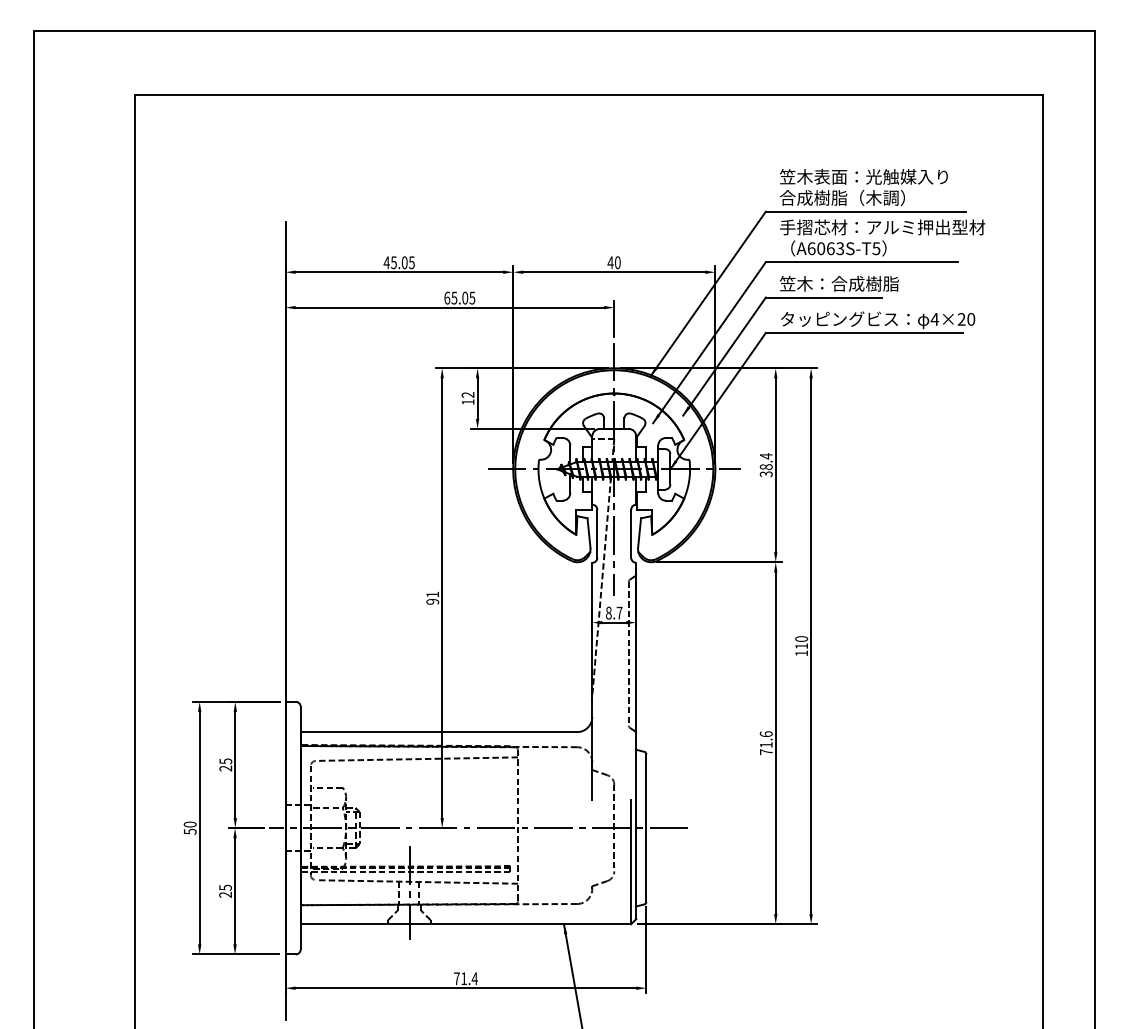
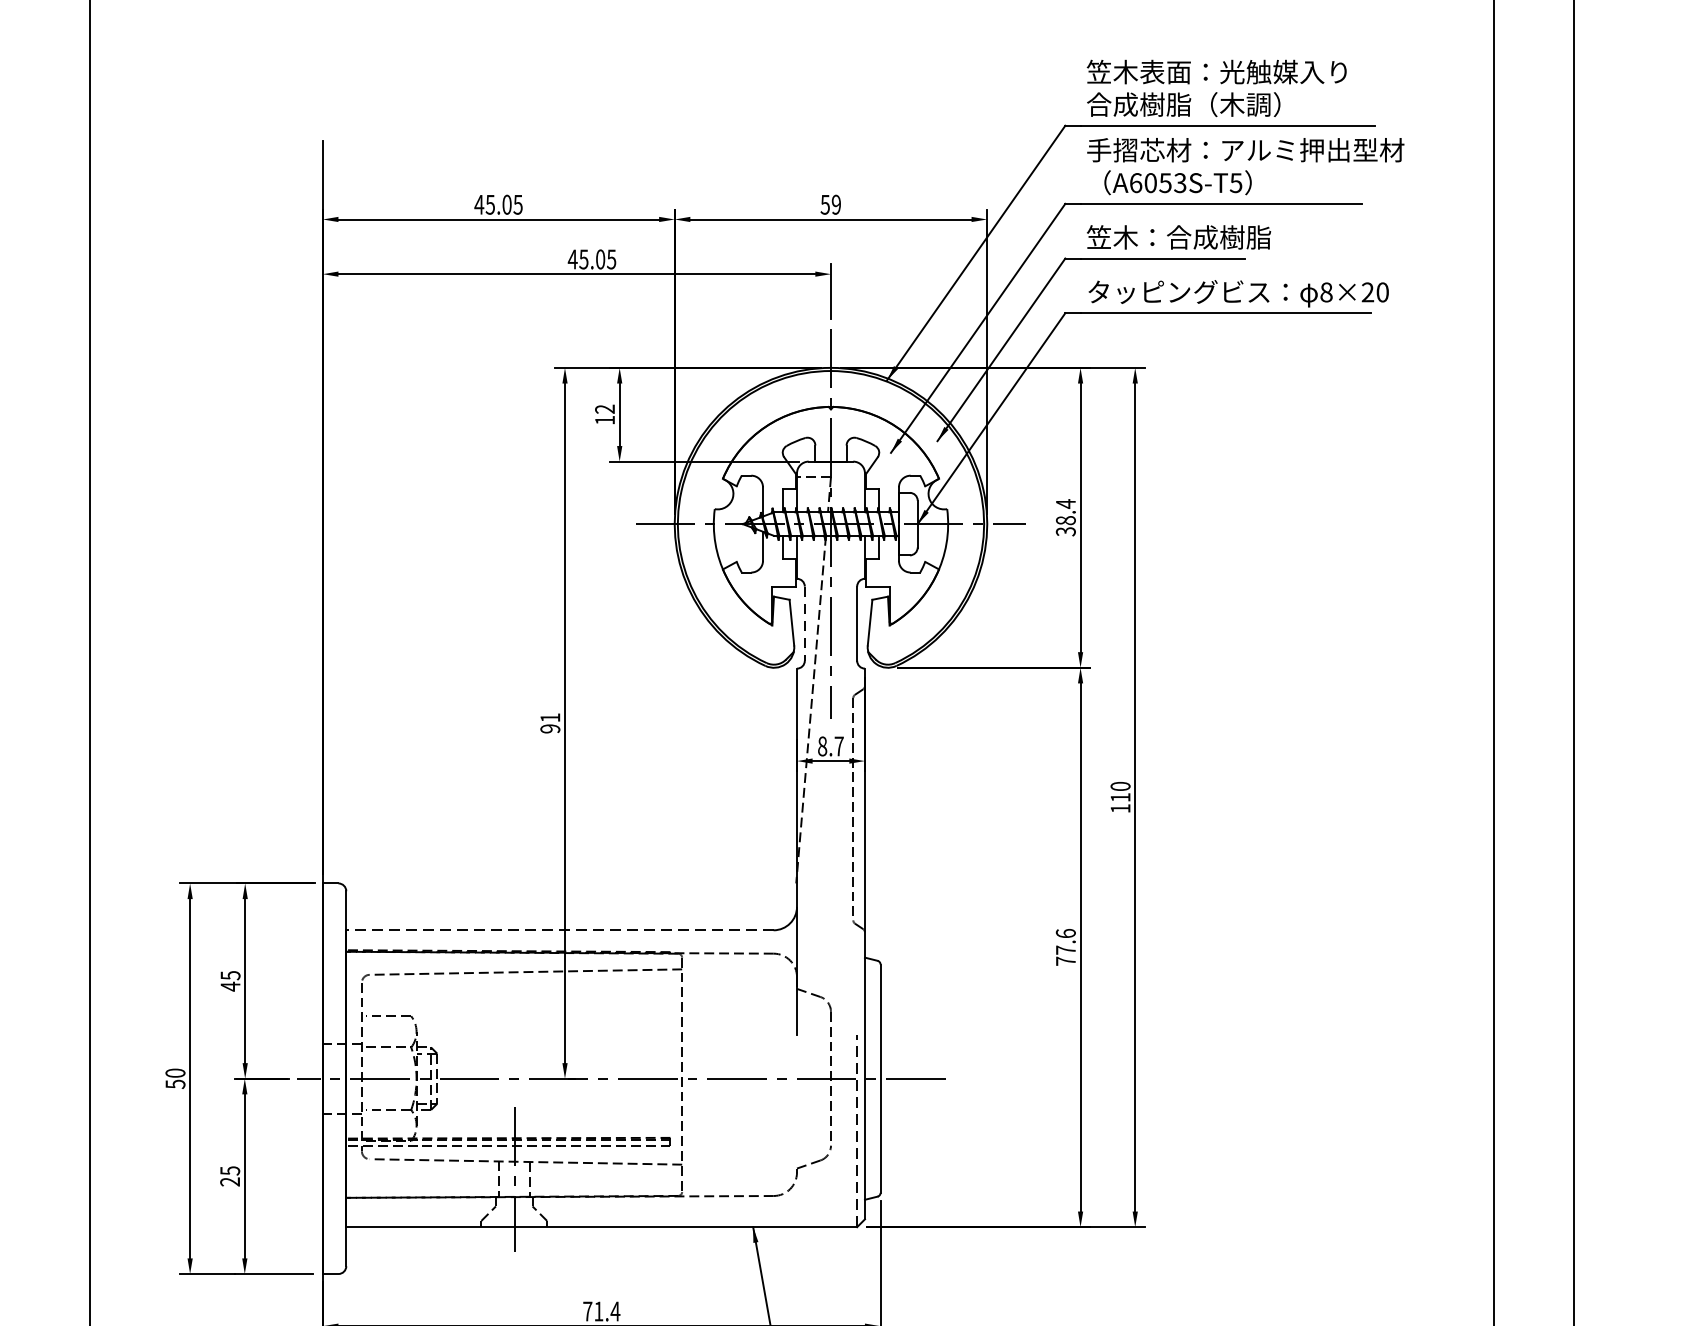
text: (830, 248) -> (1165, 182), A6063S-T5 -> A6053S-T5
text: (613, 262) -> (829, 204), 40 -> 59
text: (447, 297) -> (573, 258), 65.05 -> 45.05
text: (934, 319) -> (1325, 292), 4×20 -> 8×20
line: (597, 534) -> (805, 624), solid -> dashed
line: (438, 732) -> (559, 930), solid -> dashed
text: (766, 744) -> (1066, 949), 71.6 -> 77.6
text: (225, 768) -> (230, 986), 25 -> 45
line: (631, 861) -> (857, 1130), solid -> dashed

